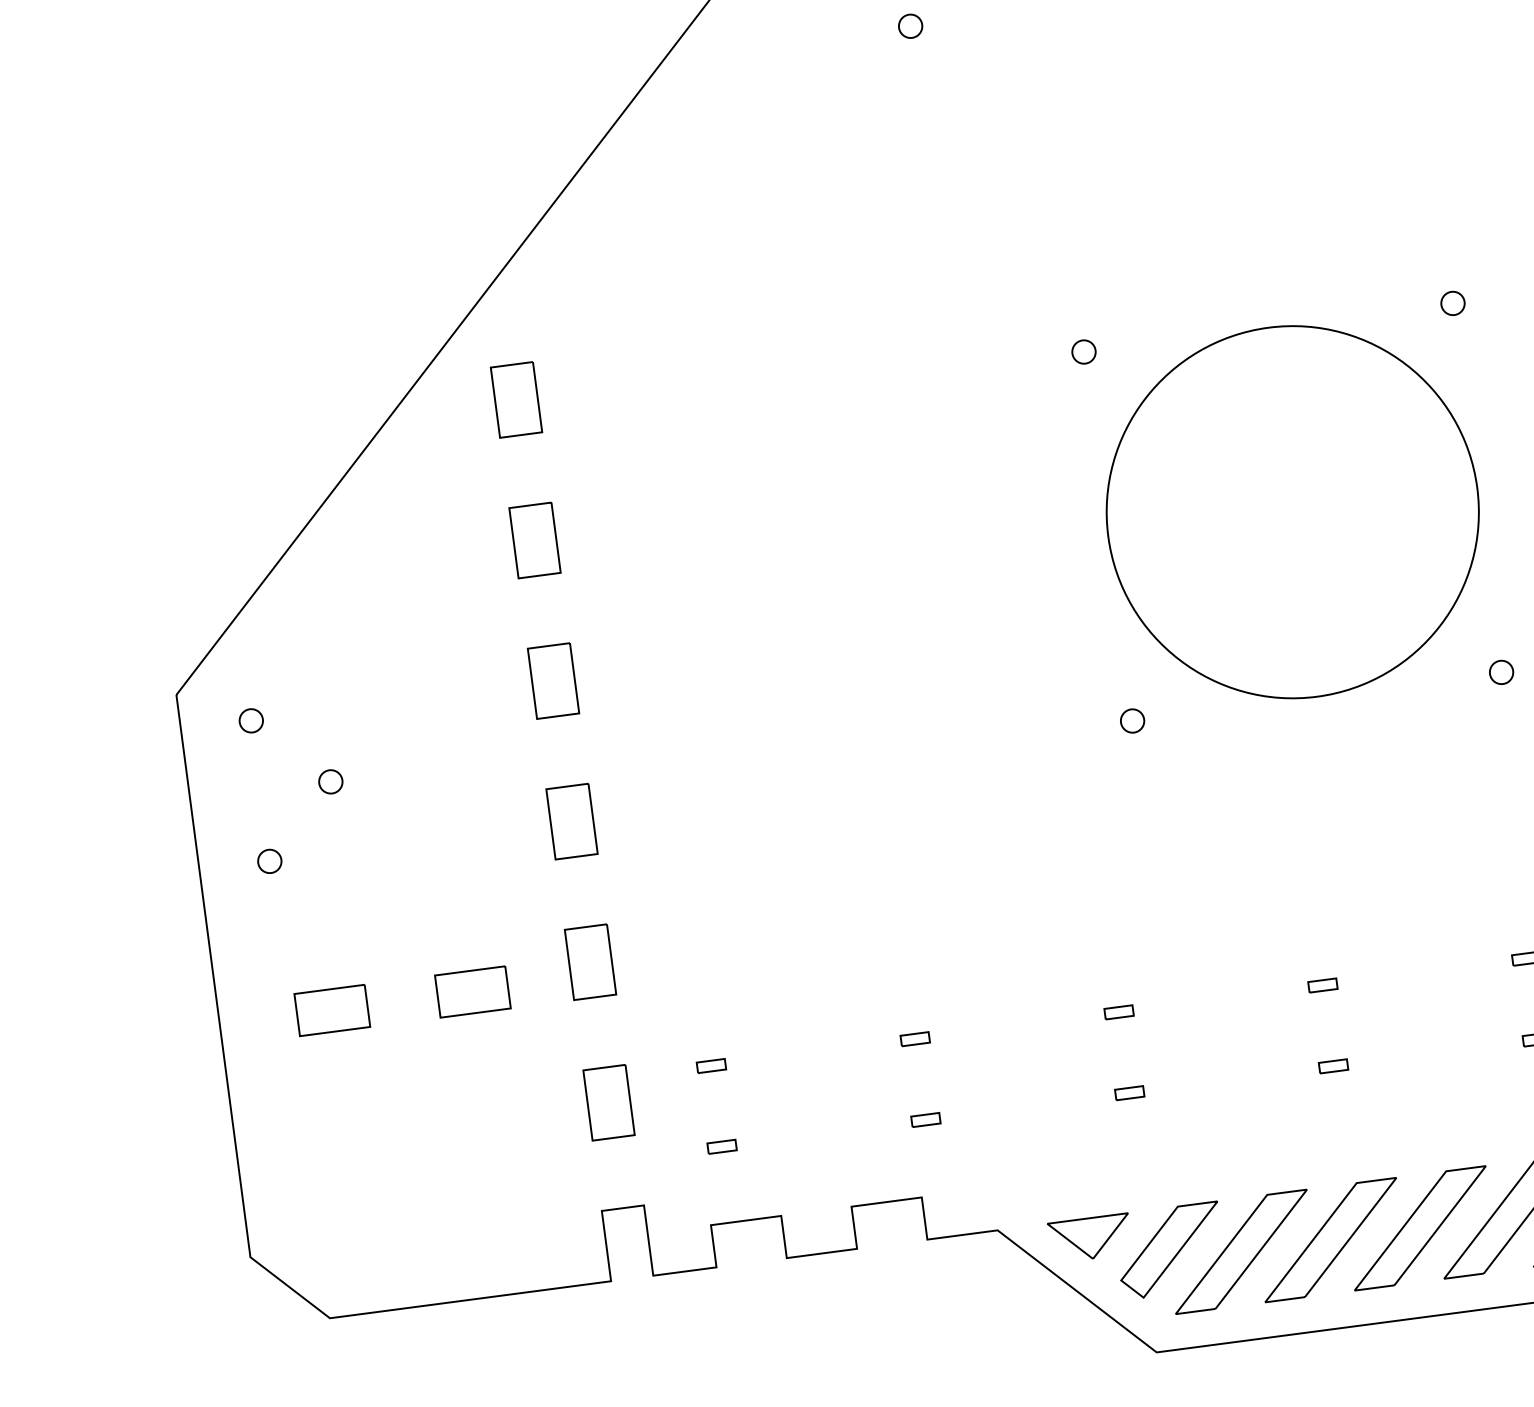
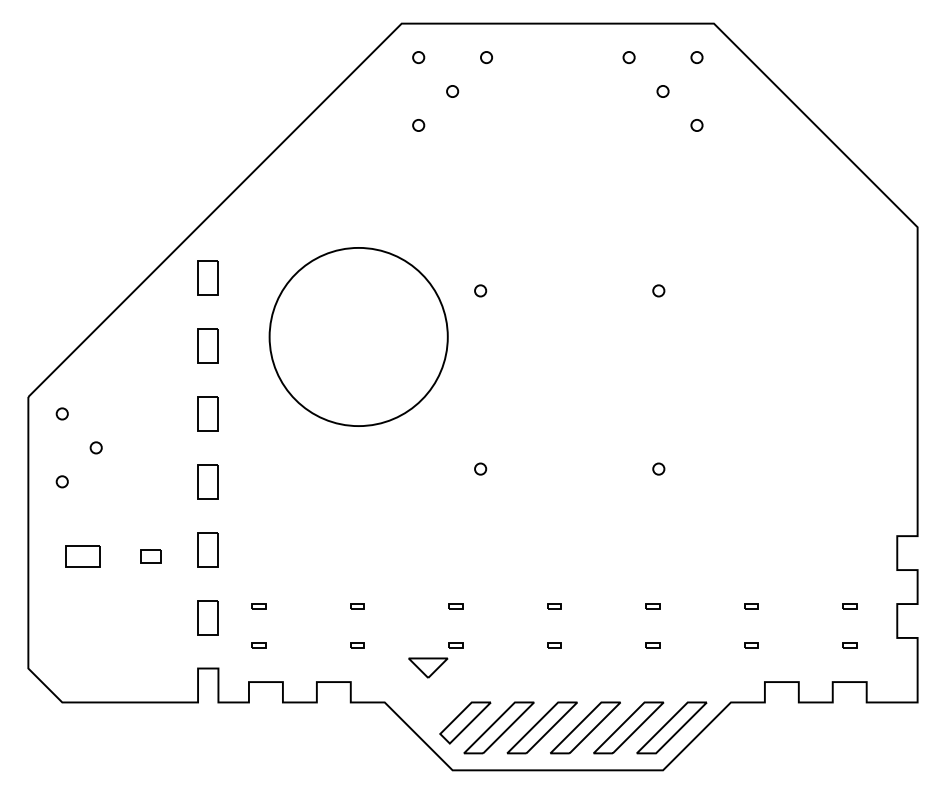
circle: (1292, 511) -> (358, 336), moved
part: (472, 991) -> (150, 556), size x0.6
part: (1090, 1237) -> (428, 667), moved

